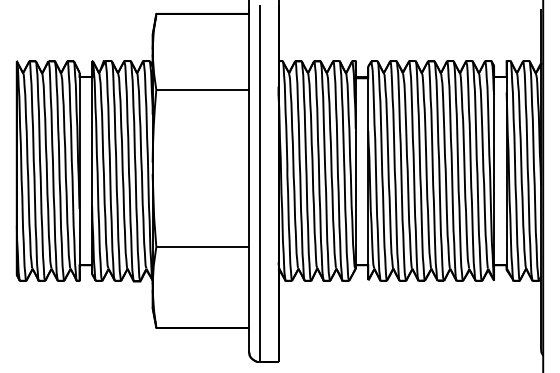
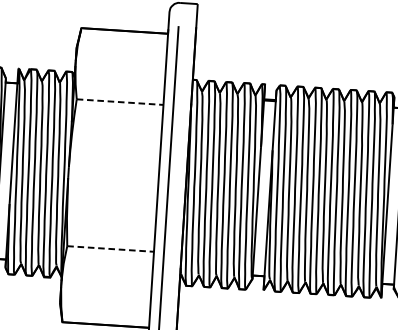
line: (203, 89) -> (120, 101), solid -> dashed
line: (203, 246) -> (111, 248), solid -> dashed

